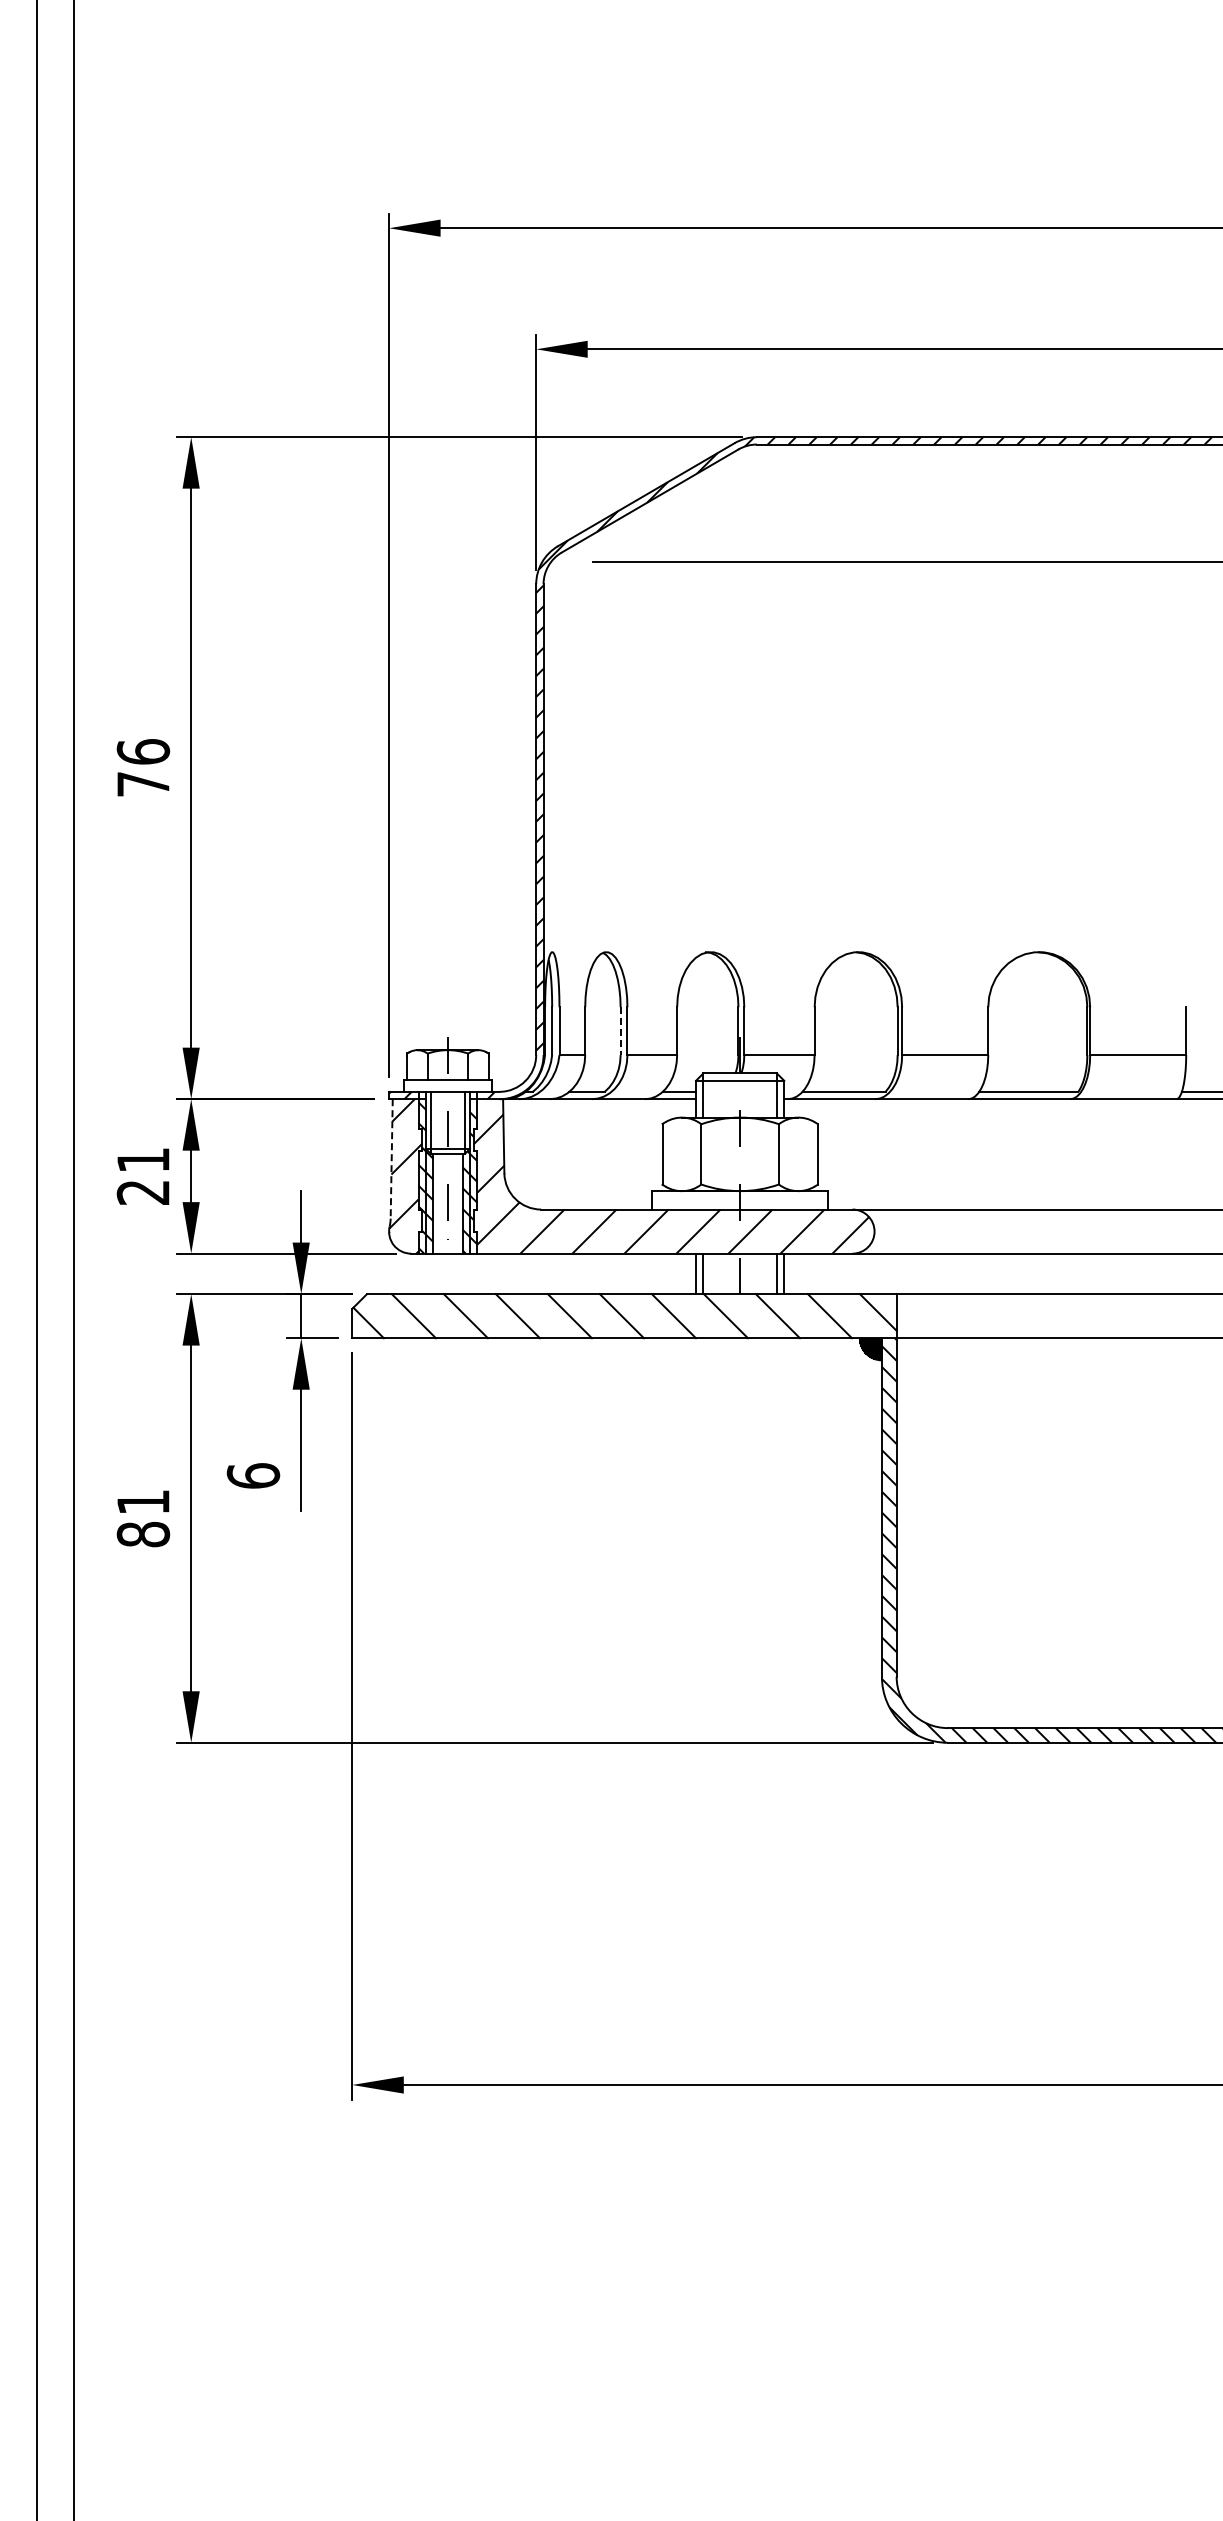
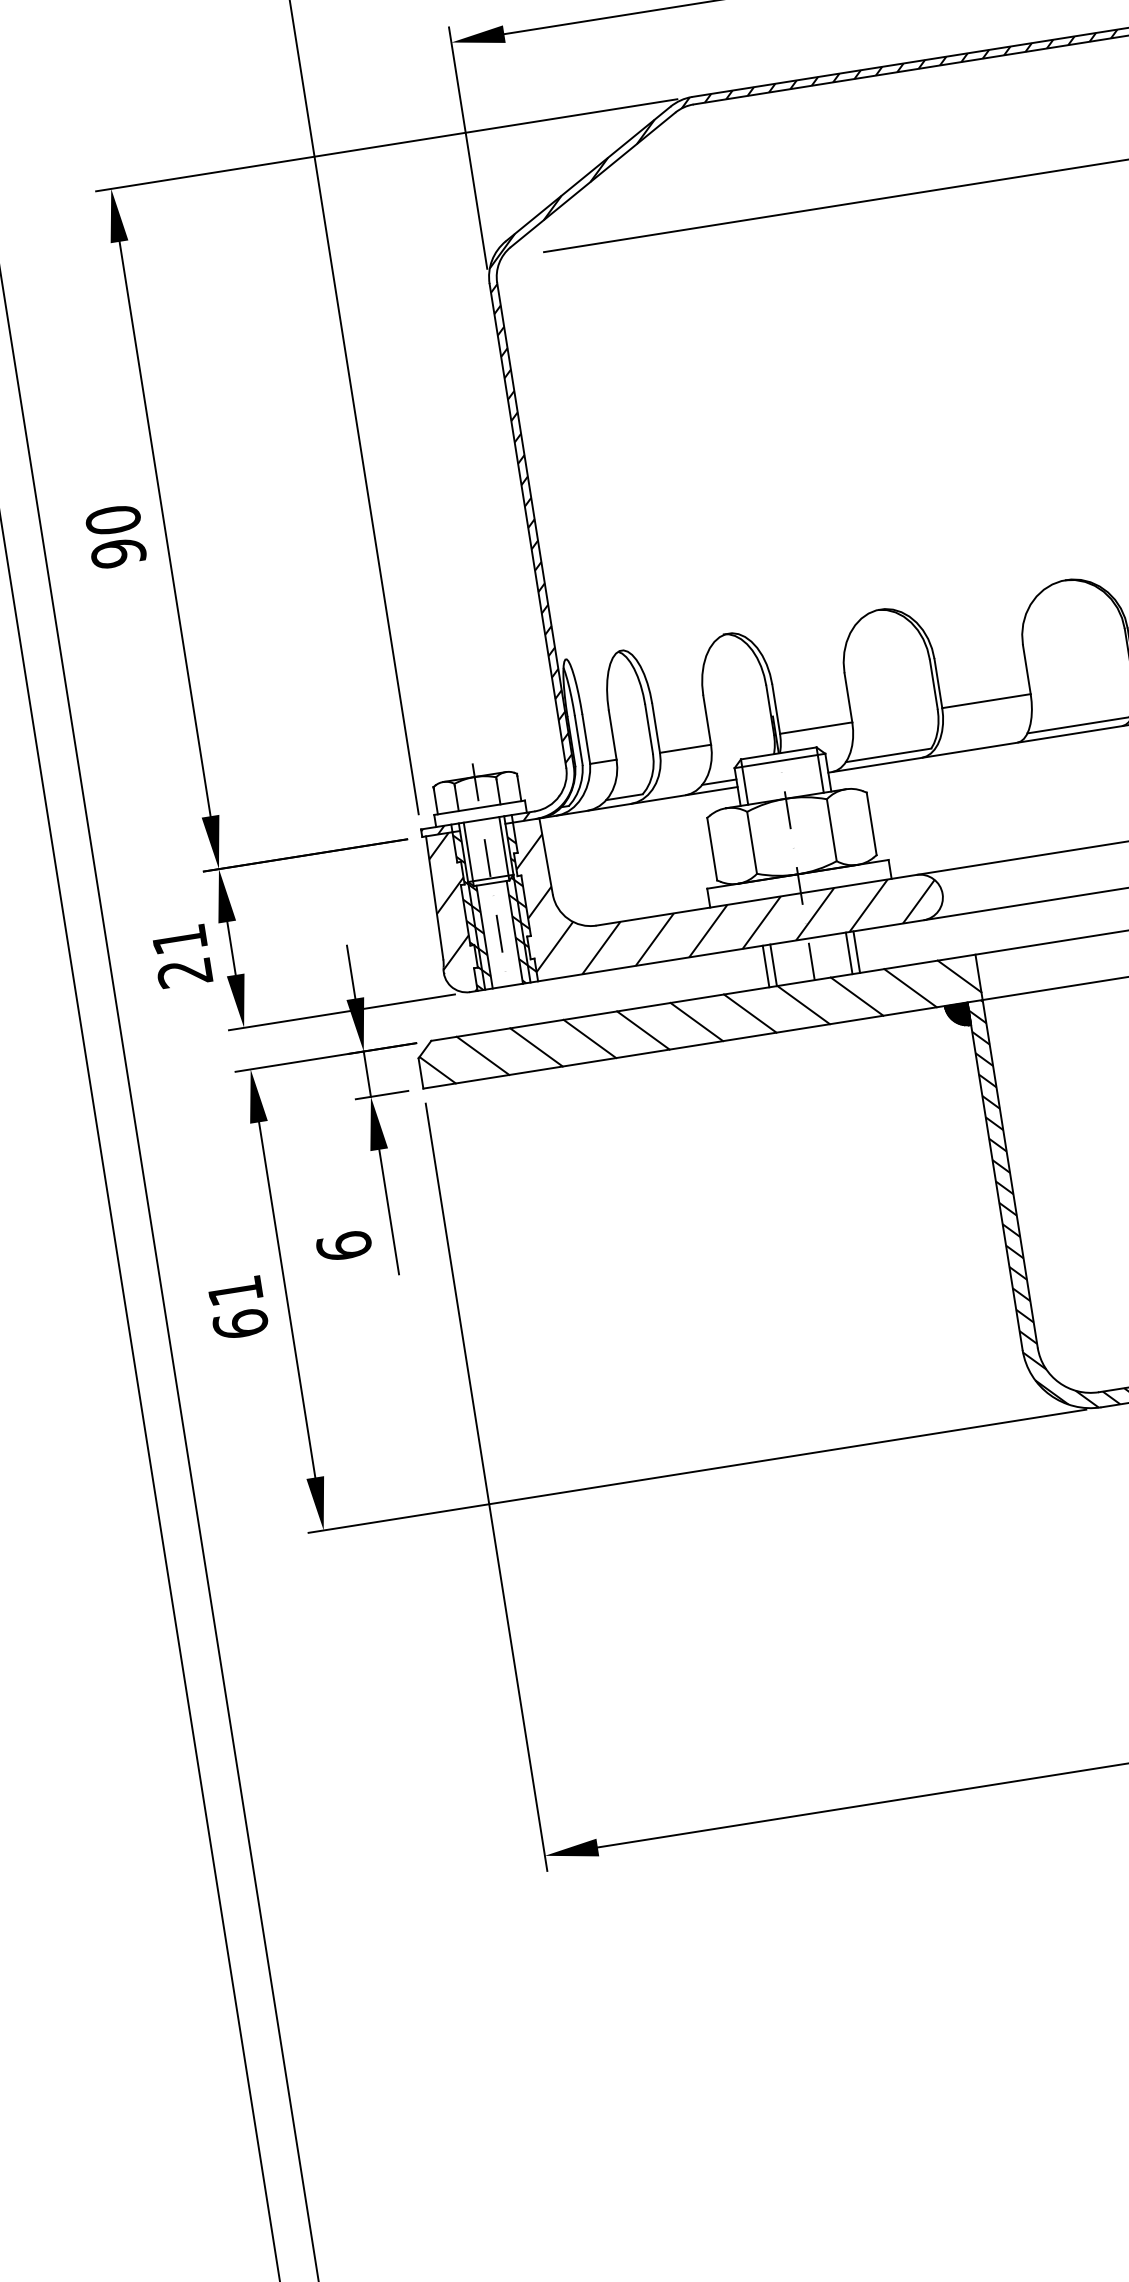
text: (143, 768) -> (116, 537), 76 -> 90
line: (620, 1031) -> (649, 729), dashed -> solid
line: (391, 1158) -> (434, 897), dashed -> solid
text: (142, 1534) -> (239, 1324), 81 -> 61

